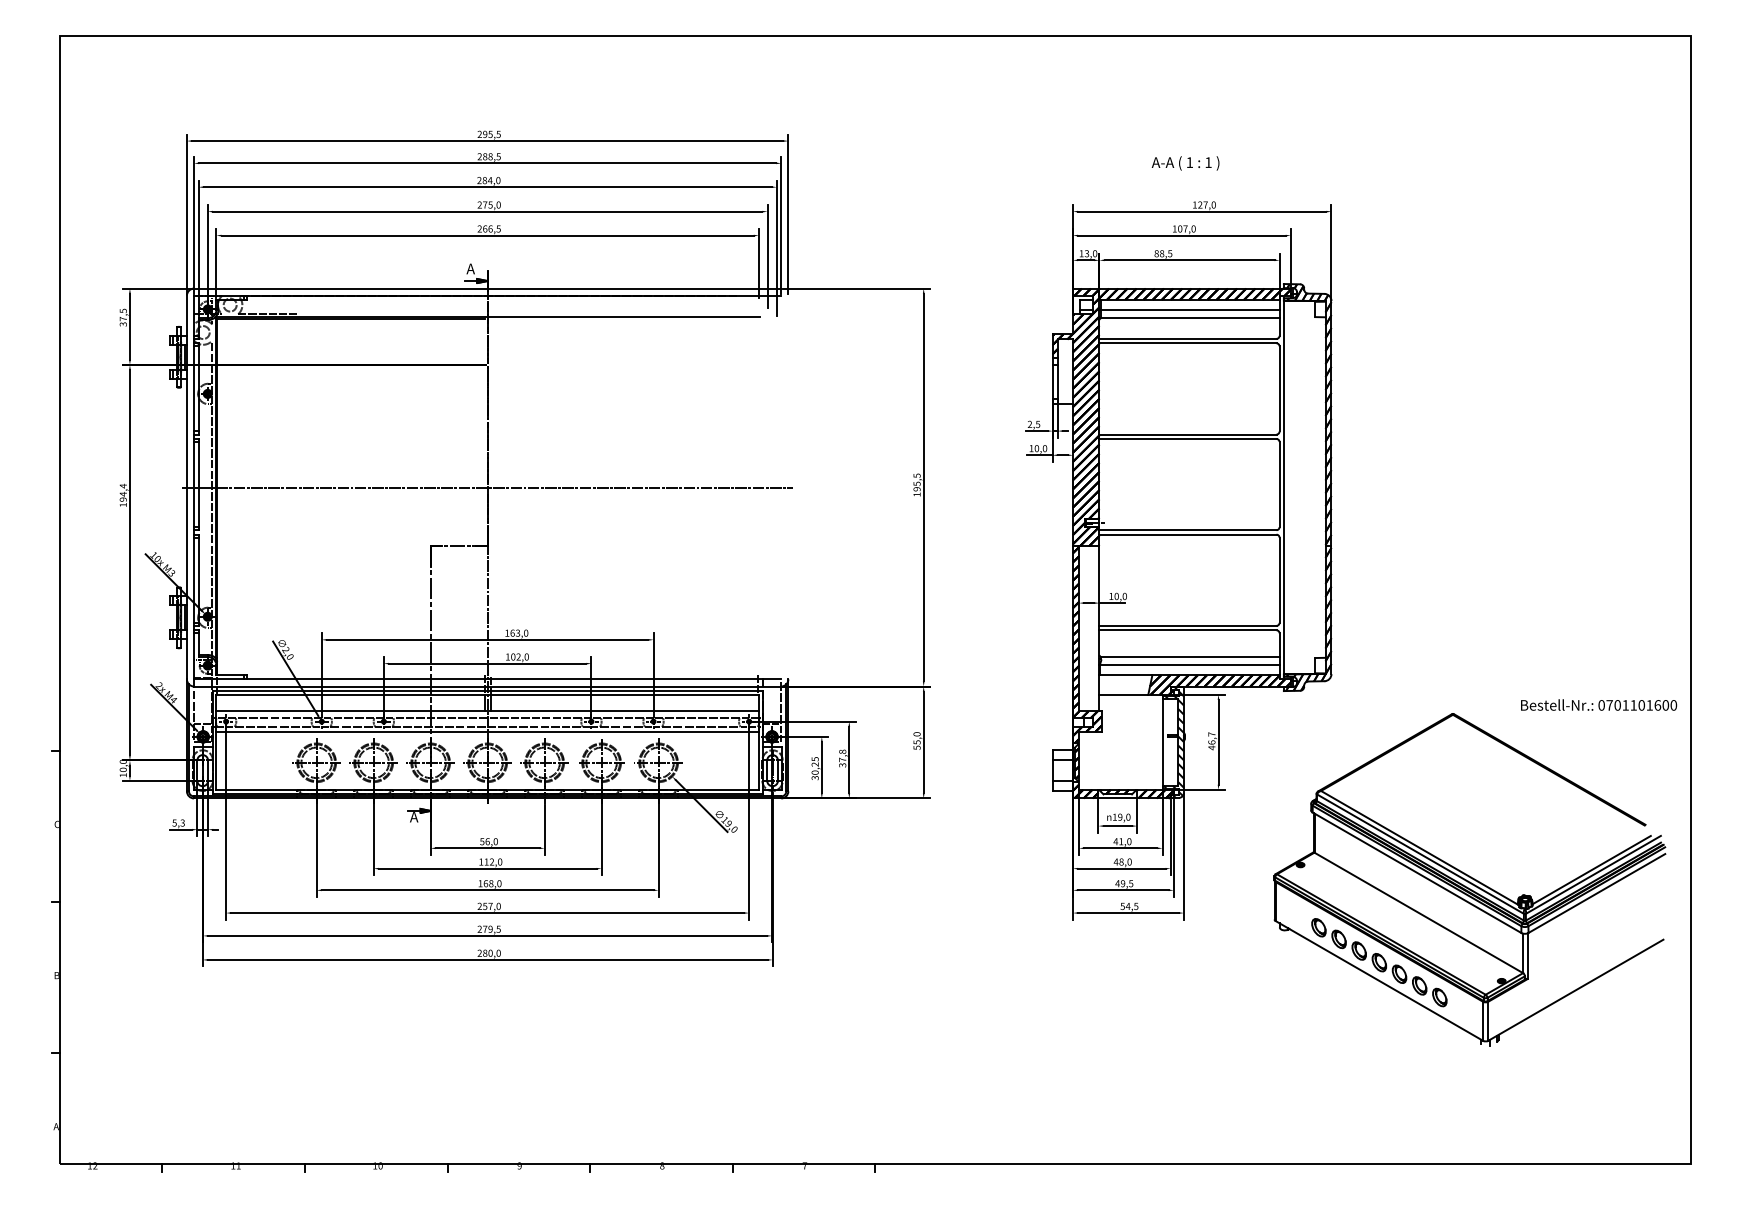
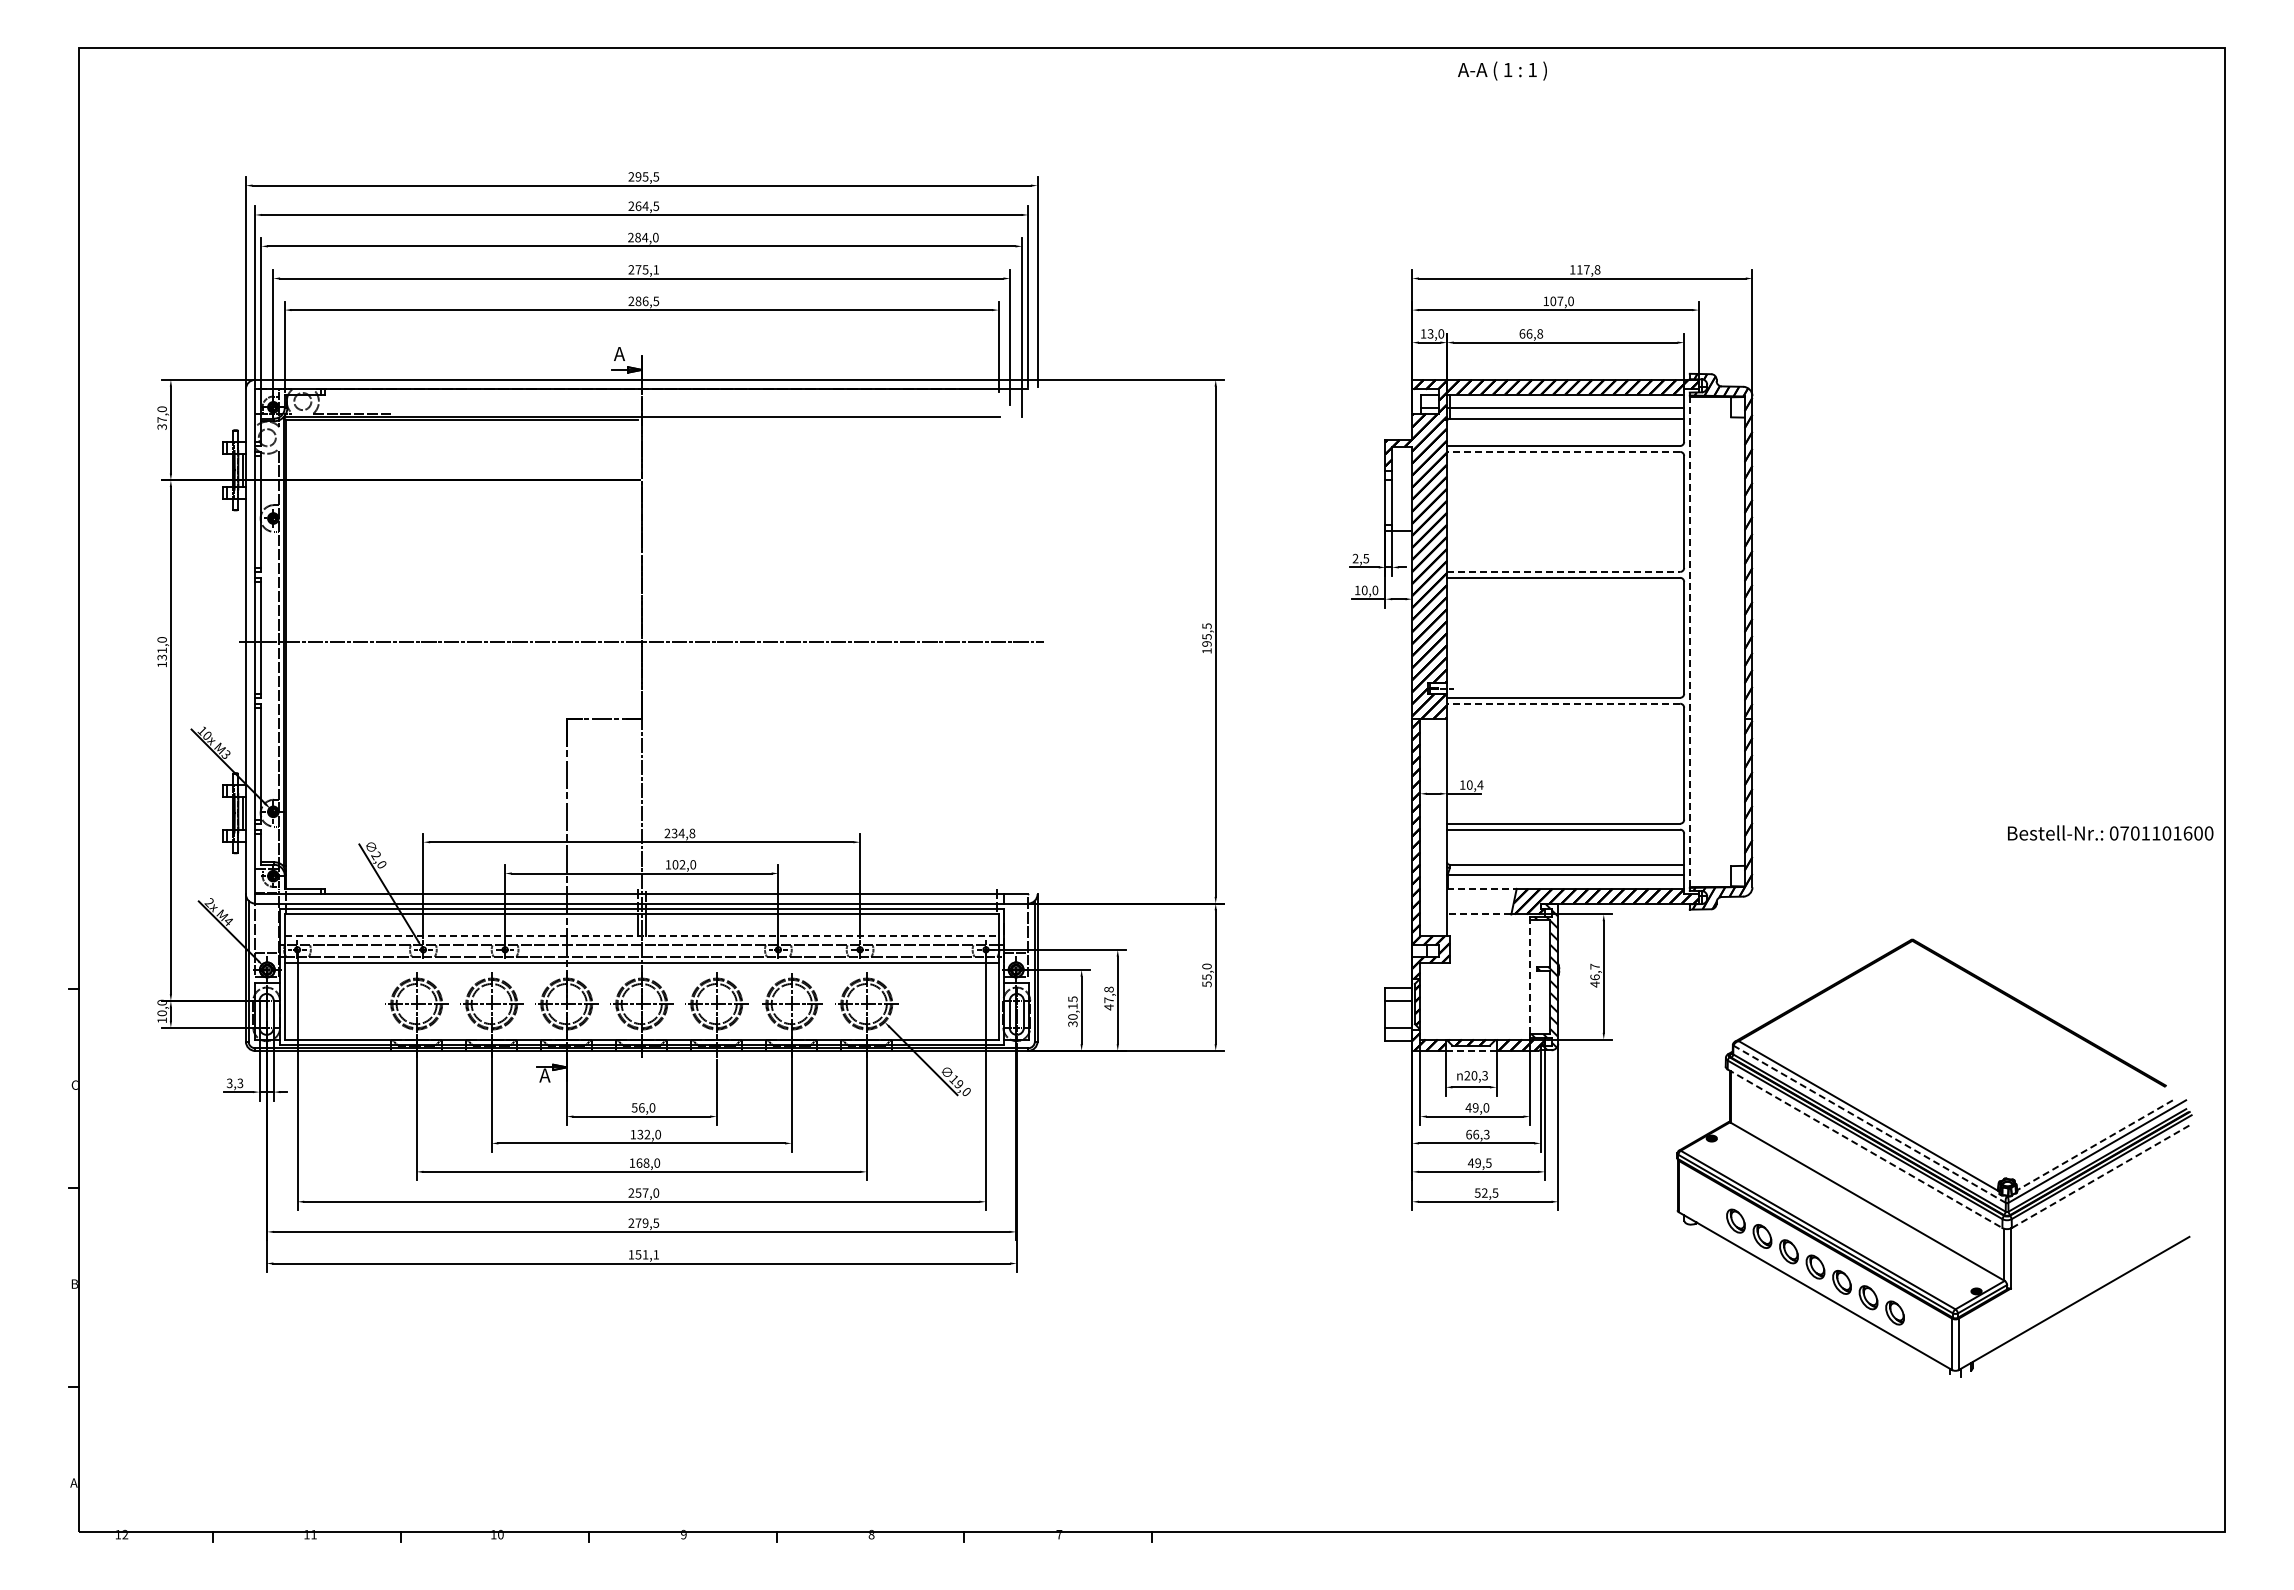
text: (487, 156) -> (641, 206), 288,5 -> 264,5
text: (1185, 162) -> (1502, 70), moved
text: (498, 204) -> (656, 269), 275,0 -> 275,1
text: (1206, 204) -> (1588, 269), 127,0 -> 117,8
text: (485, 228) -> (638, 300), 266,5 -> 286,5
text: (1163, 253) -> (1531, 333), 88,5 -> 66,8
text: (122, 311) -> (161, 409), 37,5 -> 37,0
line: (1187, 343) -> (1563, 451), solid -> dashed
line: (1187, 434) -> (1563, 571), solid -> dashed
line: (1283, 487) -> (1689, 641), solid -> dashed
text: (122, 492) -> (161, 648), 194,4 -> 131,0
line: (1187, 534) -> (1563, 703), solid -> dashed
text: (1124, 596) -> (1480, 784), 10,0 -> 10,4
text: (516, 633) -> (679, 833), 163,0 -> 234,8
line: (1125, 675) -> (1481, 888), solid -> dashed
line: (1123, 694) -> (1478, 914), solid -> dashed
text: (1598, 704) -> (2110, 832), moved
line: (487, 711) -> (641, 936), solid -> dashed
line: (1162, 742) -> (1530, 977), solid -> dashed
text: (814, 764) -> (1072, 1006), 30,25 -> 30,15
text: (842, 765) -> (1108, 1007), 37,8 -> 47,8
line: (1117, 798) -> (1470, 1050), solid -> dashed
text: (1121, 817) -> (1475, 1075), 19,0 -> 20,3
text: (174, 822) -> (229, 1082), 5,3 -> 3,3
text: (1121, 841) -> (1475, 1107), 41,0 -> 49,0
line: (1421, 854) -> (1870, 1124), solid -> dashed
text: (486, 861) -> (640, 1134), 112,0 -> 132,0
text: (1122, 861) -> (1477, 1134), 48,0 -> 66,3
line: (1592, 870) -> (2095, 1145), solid -> dashed
line: (1417, 872) -> (1865, 1148), solid -> dashed
line: (1596, 893) -> (2101, 1176), solid -> dashed
text: (1127, 905) -> (1484, 1192), 54,5 -> 52,5
text: (488, 953) -> (643, 1254), 280,0 -> 151,1

